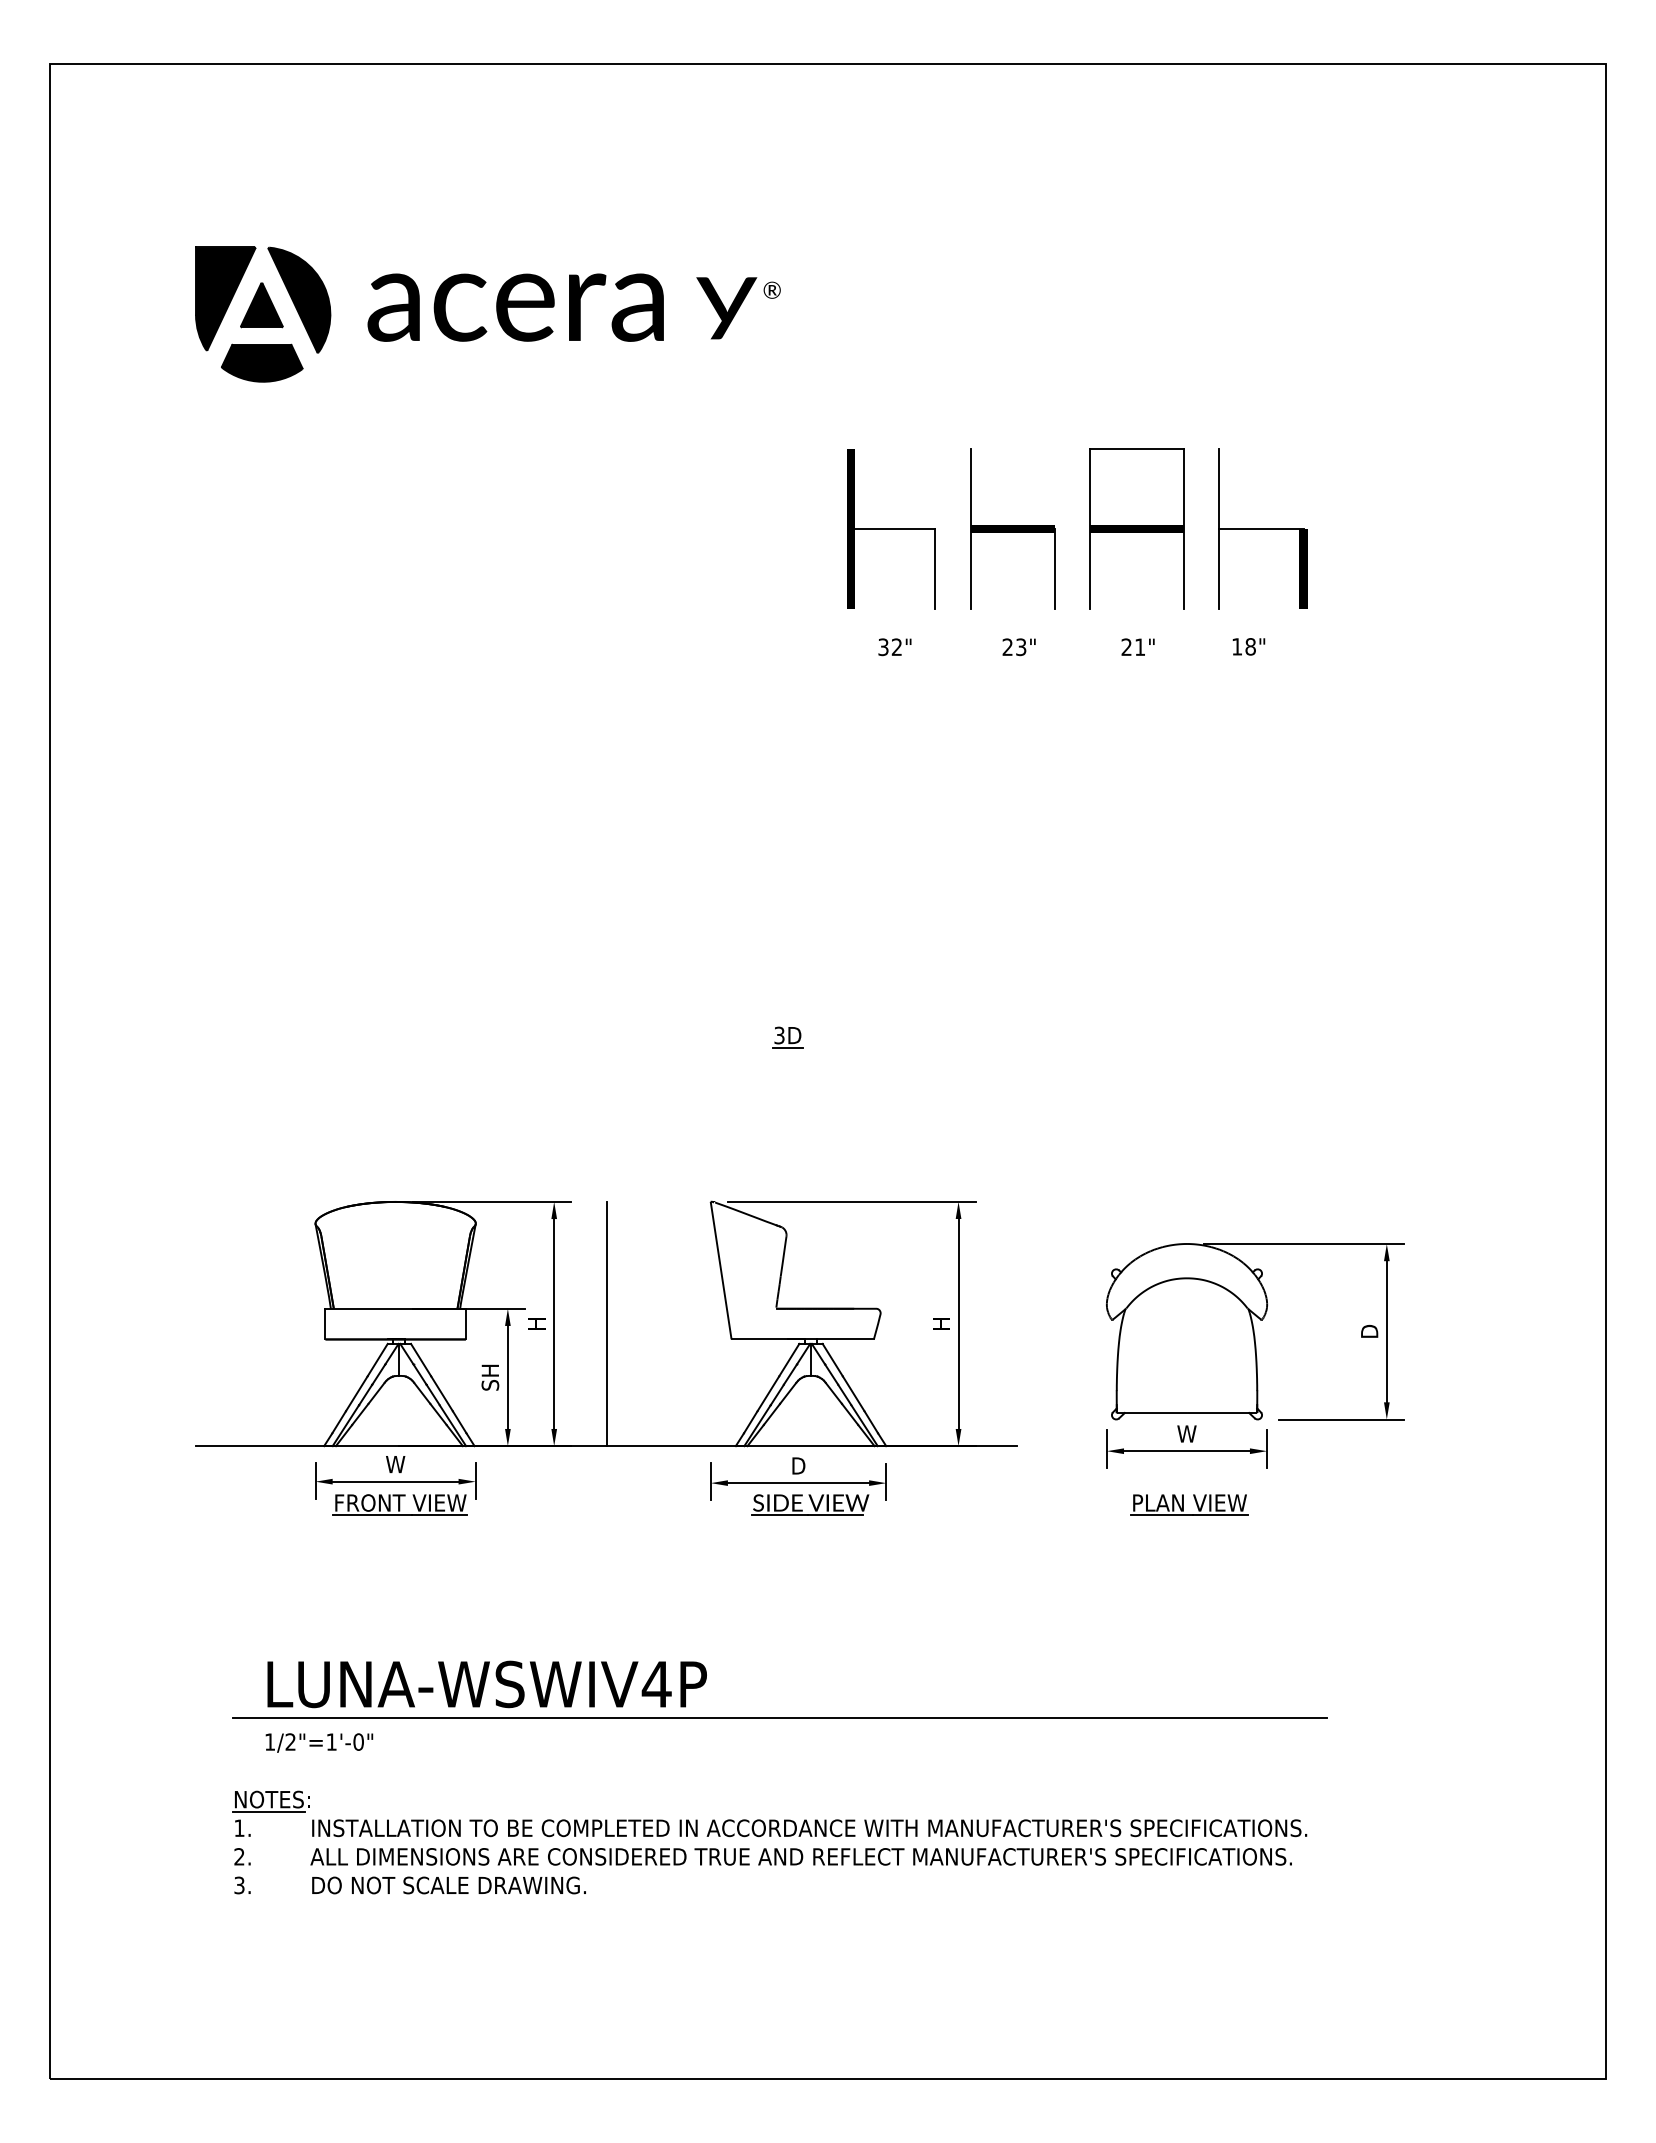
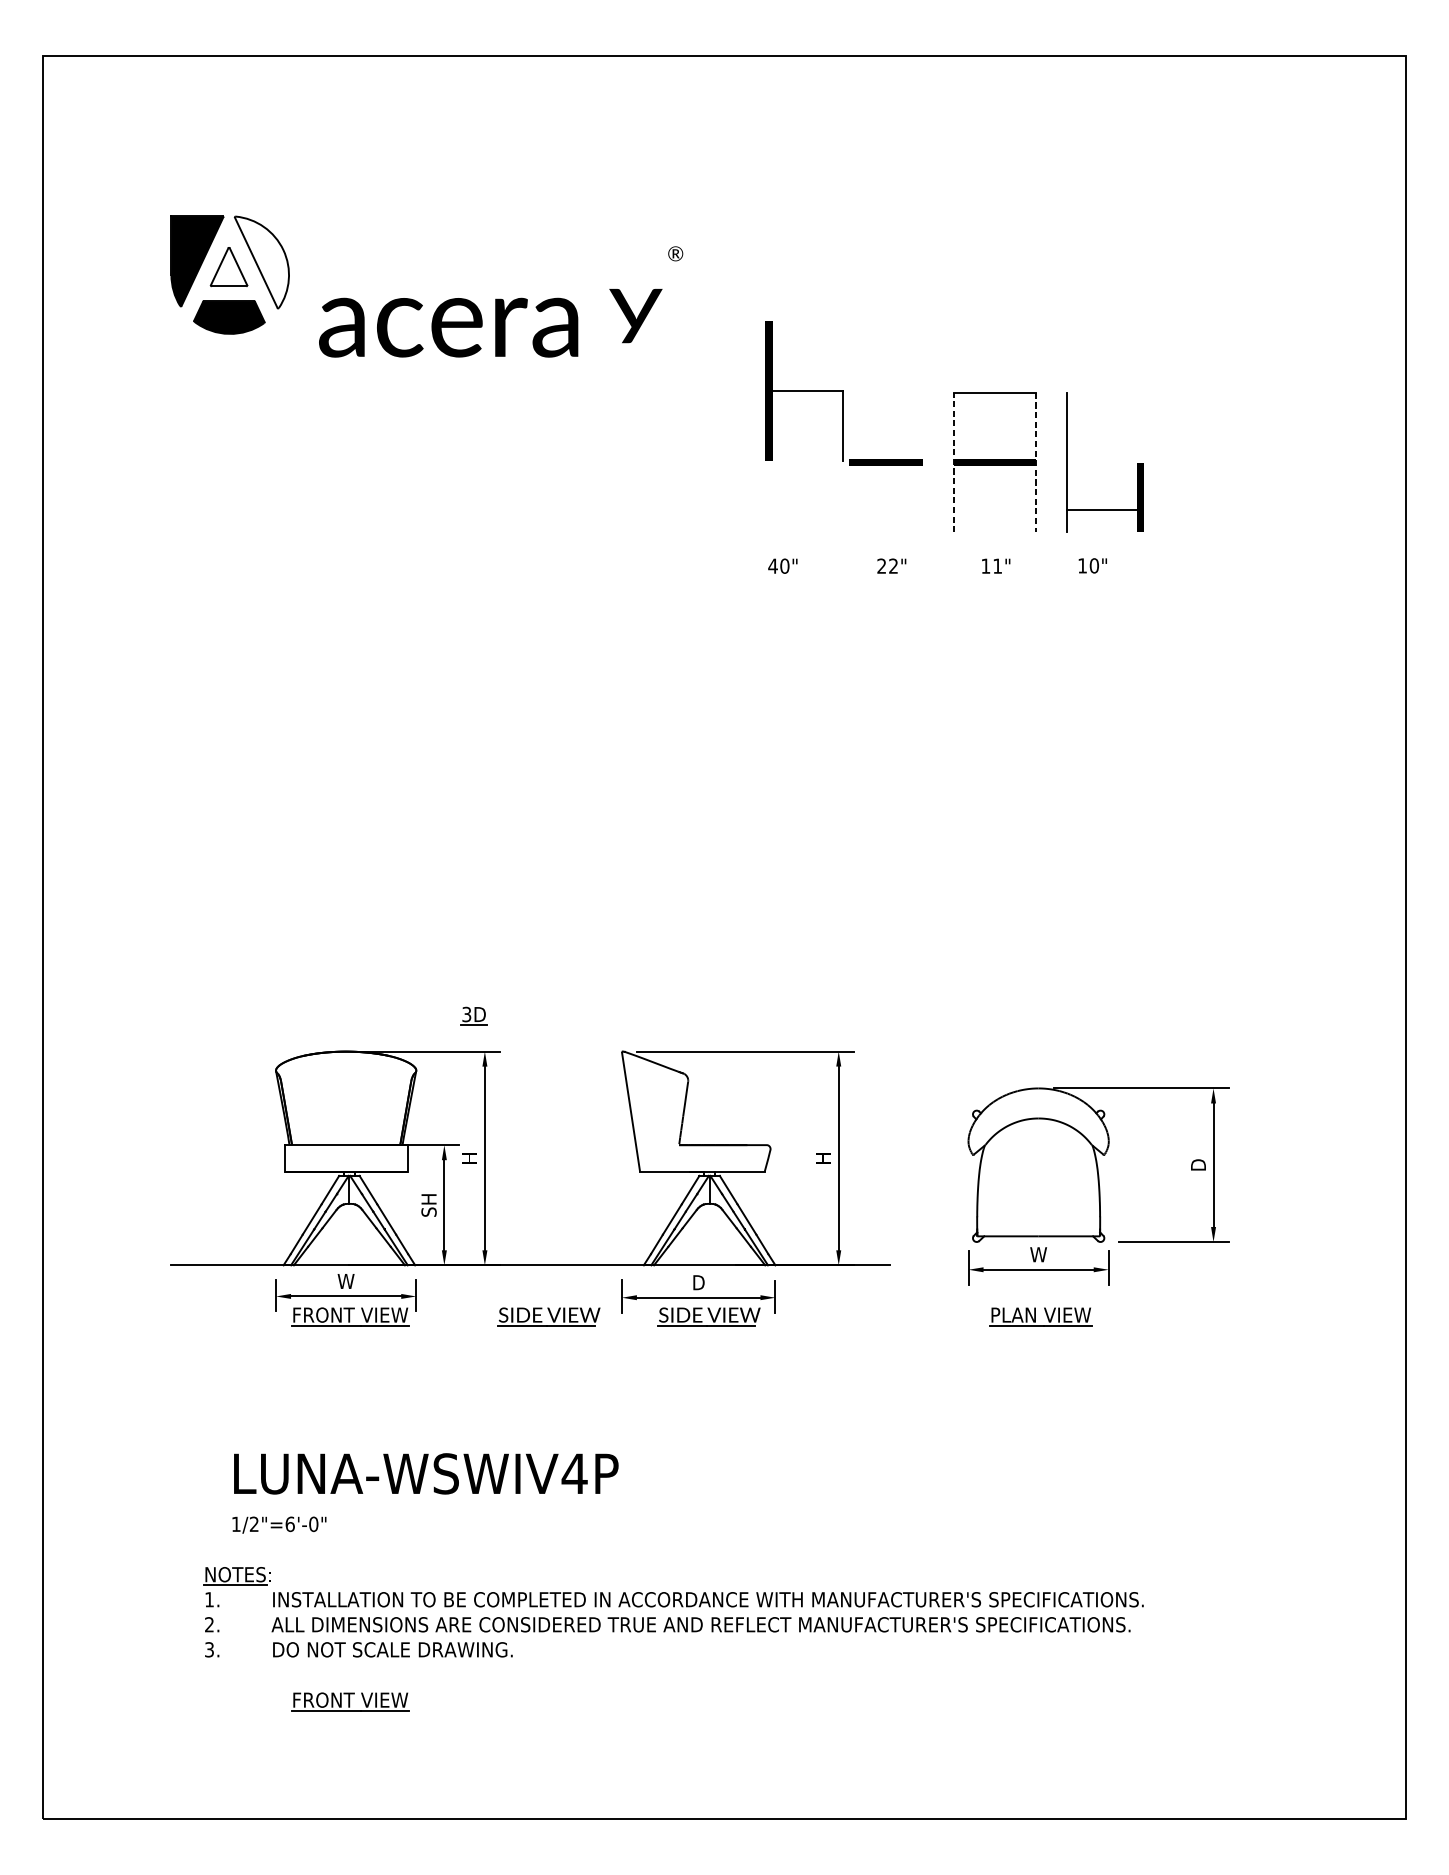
fill: (299, 299) -> (262, 261), removed
fill: (261, 305) -> (228, 267), removed
text: (515, 307) -> (448, 327), moved
text: (726, 308) -> (635, 316), moved
line: (970, 528) -> (849, 462), removed
line: (1090, 528) -> (954, 462), solid -> dashed
line: (1183, 528) -> (1035, 462), solid -> dashed
line: (1261, 528) -> (1103, 509), moved
part: (891, 529) -> (804, 391), moved
line: (1055, 568) -> (923, 497), removed
text: (1126, 646) -> (985, 565), 21" -> 11"
text: (1250, 646) -> (1094, 565), 18" -> 10"
text: (889, 647) -> (778, 566), 32" -> 40"
text: (1021, 647) -> (893, 566), 23" -> 22"
part: (787, 1037) -> (473, 1016), moved
line: (606, 1323) -> (530, 1158), removed
part: (627, 1504) -> (549, 1316), added
line: (779, 1717) -> (682, 1502), removed
text: (331, 1741) -> (290, 1523), 1/2"=1'-0" -> 1/2"=6'-0"
part: (399, 1944) -> (349, 1701), added

